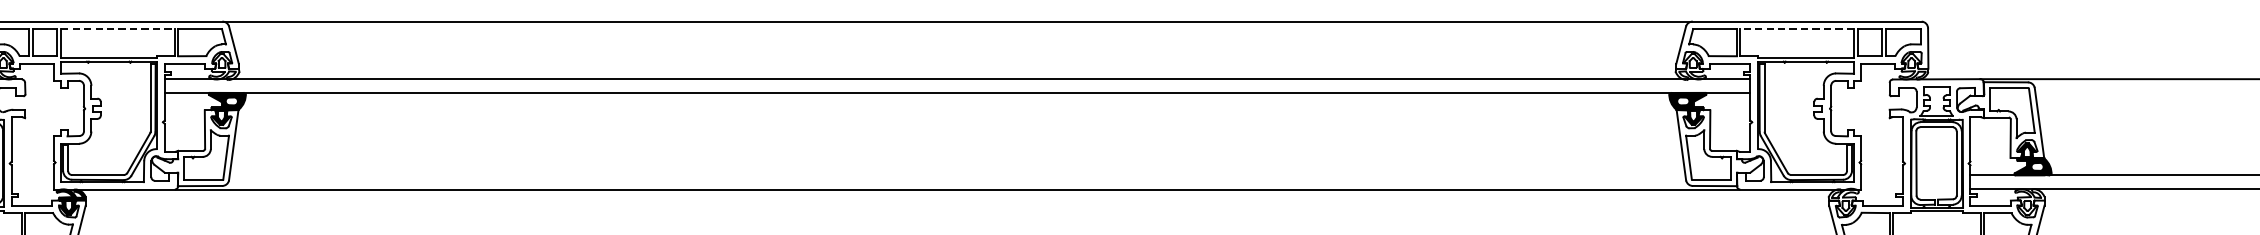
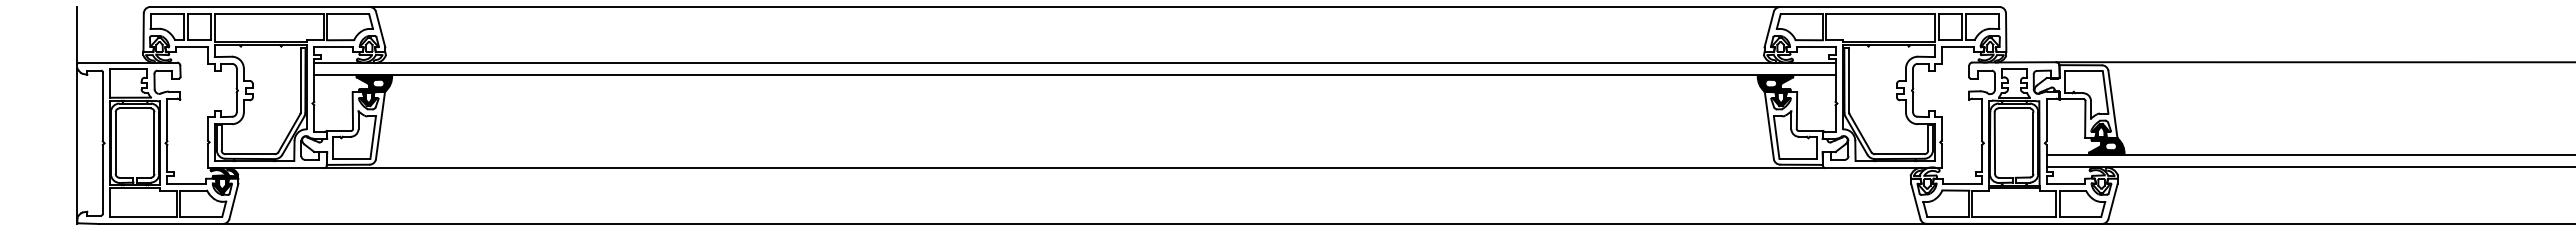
line: (118, 29) -> (269, 14), dashed -> solid
line: (1797, 29) -> (1880, 14), dashed -> solid

